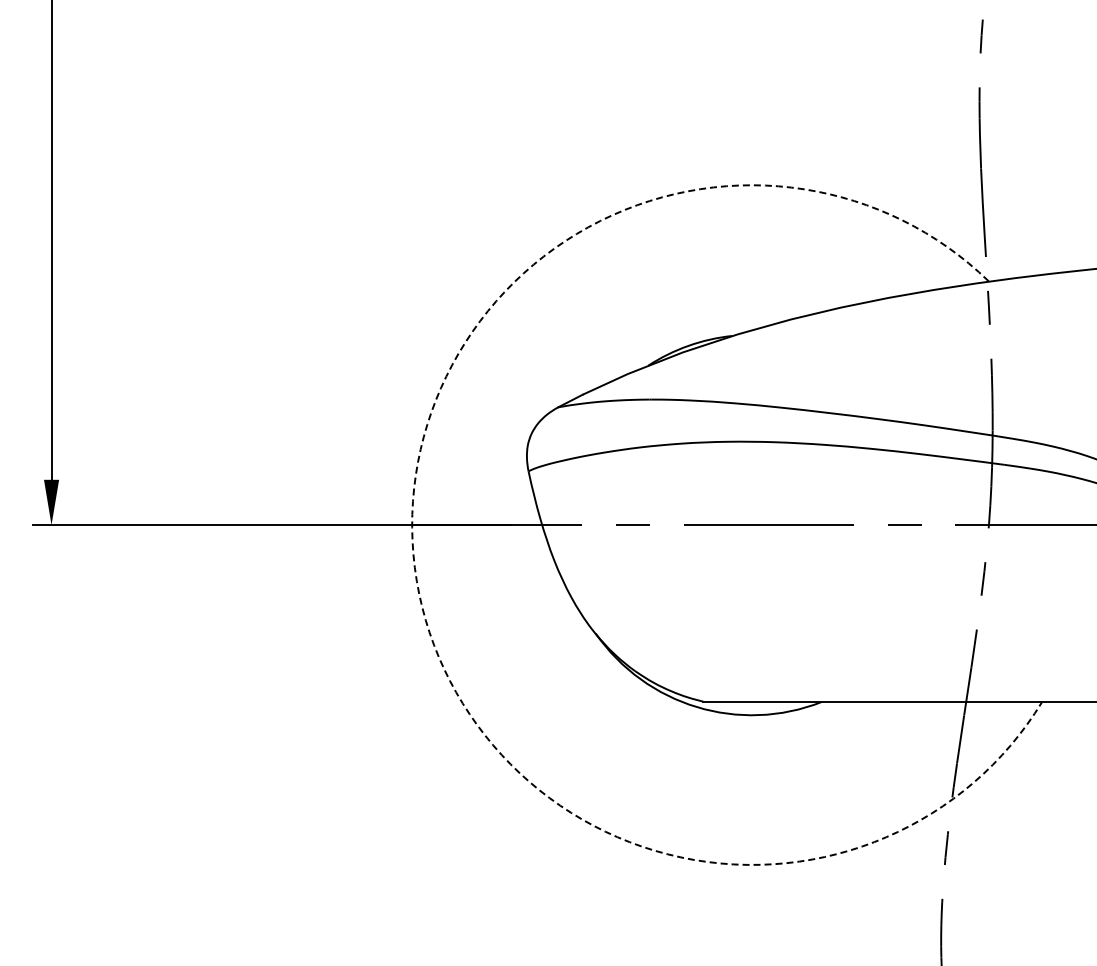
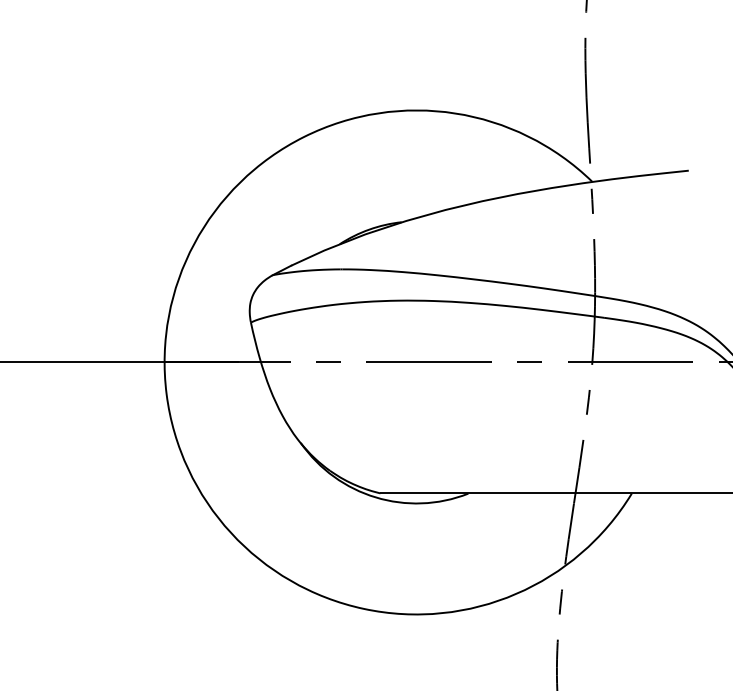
arc: (414, 567) -> (166, 393), dashed -> solid

